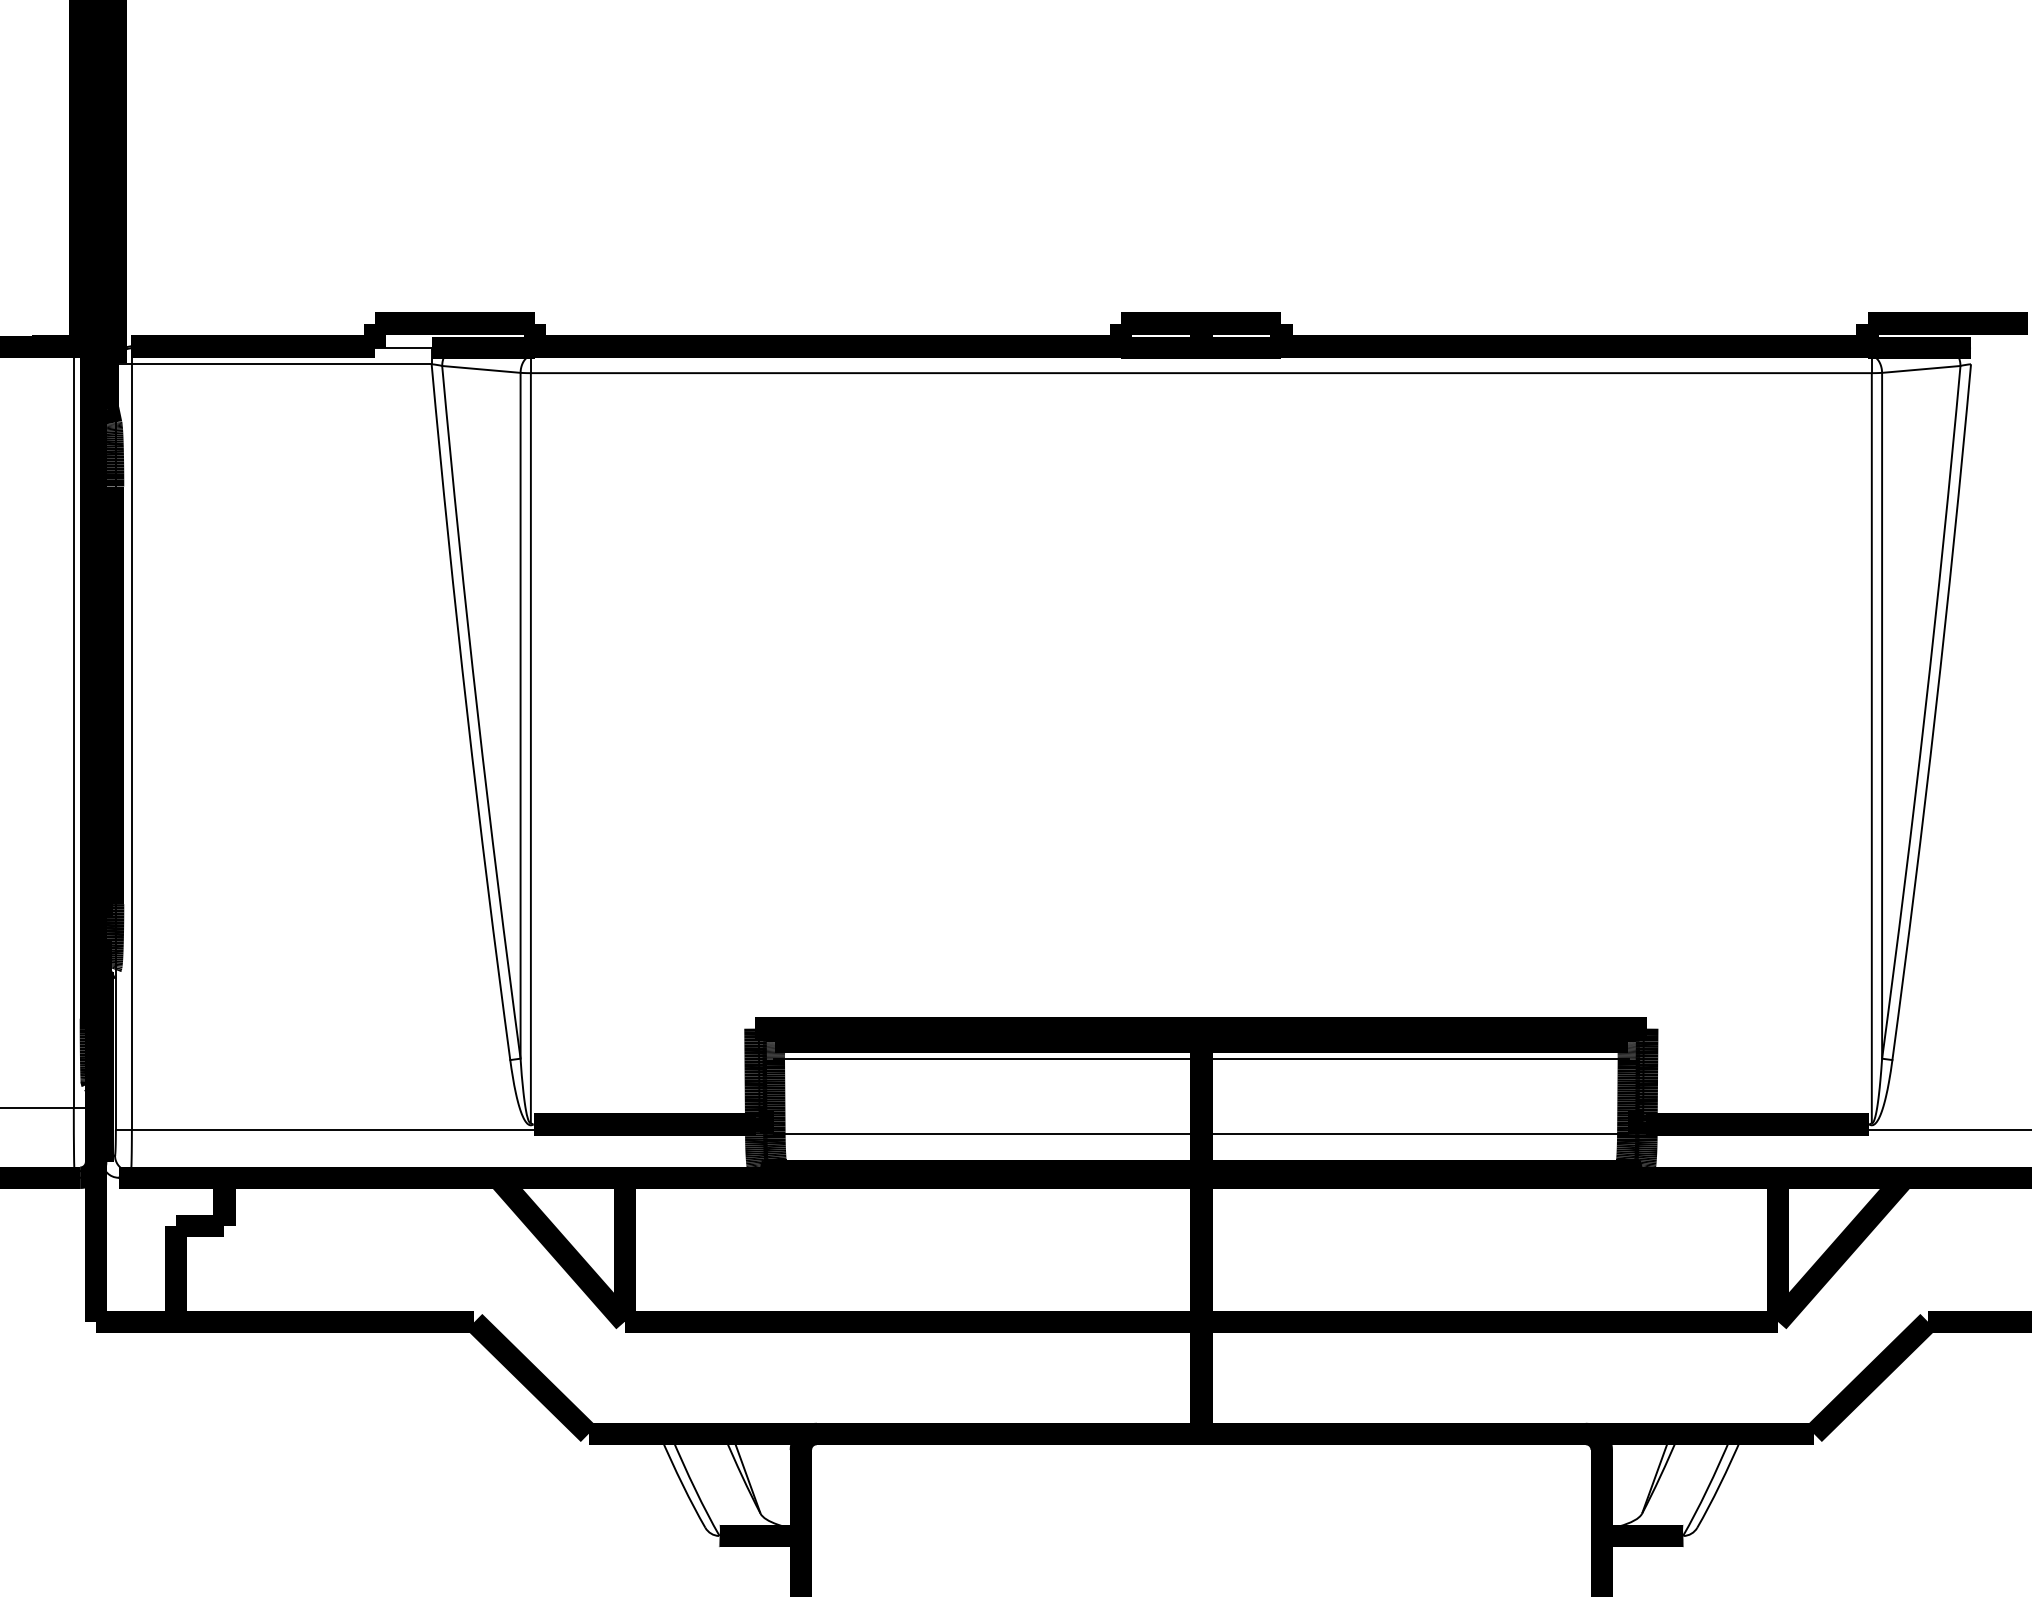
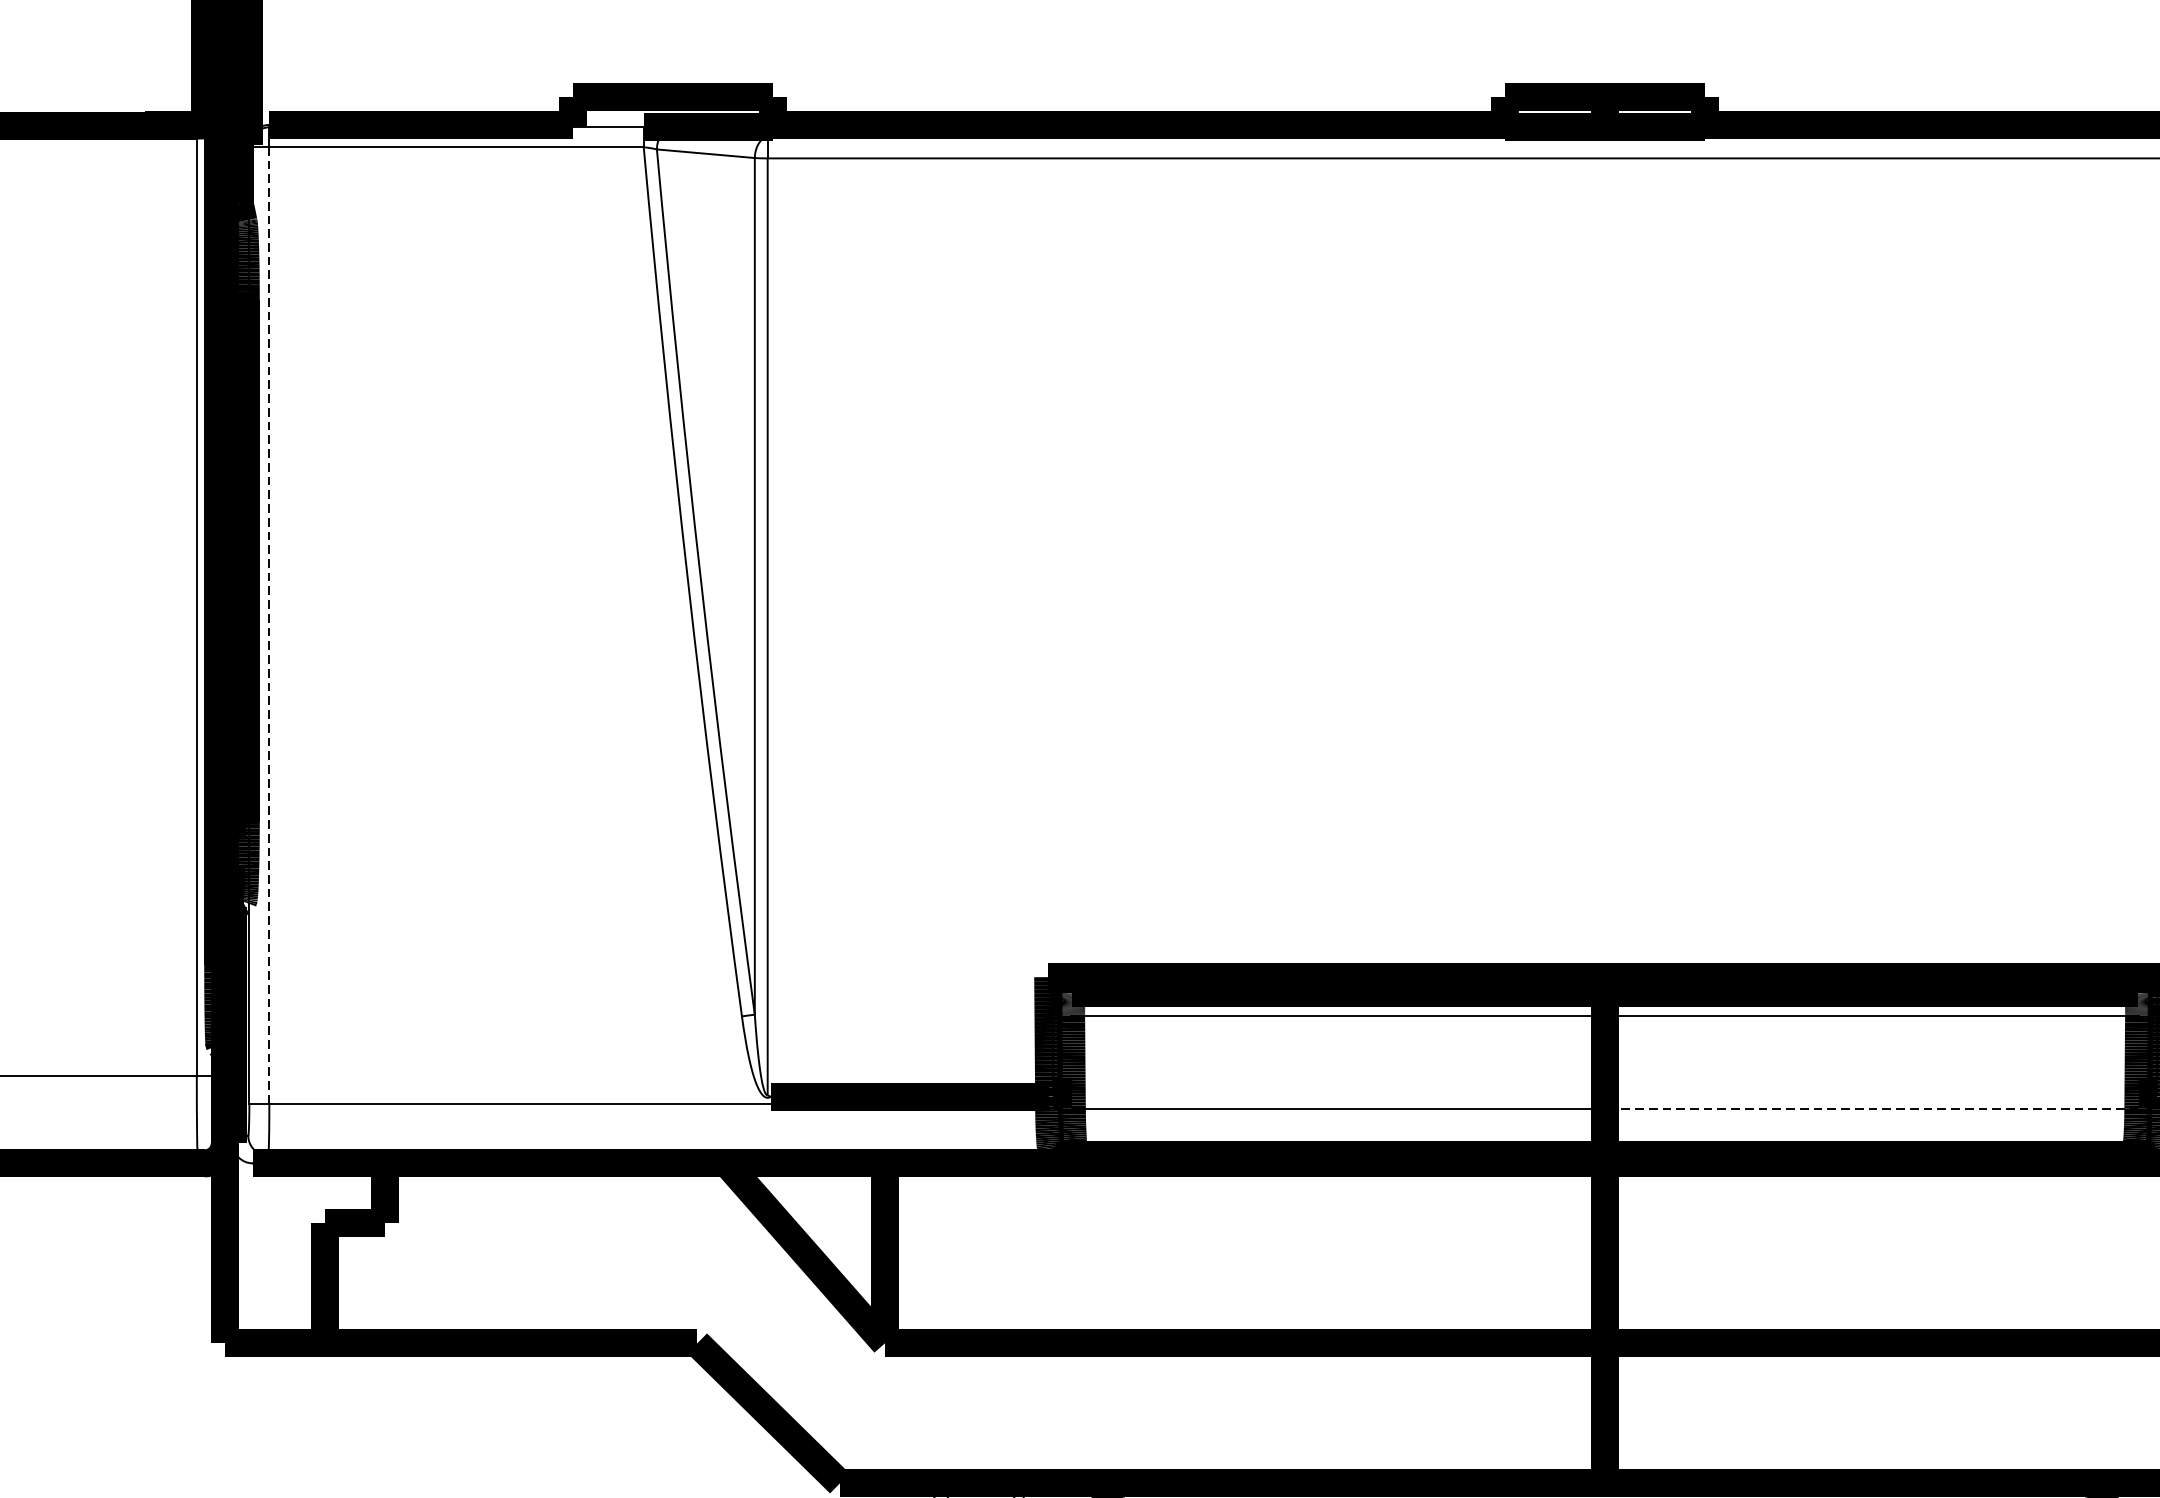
line: (131, 747) -> (268, 625), solid -> dashed
line: (1414, 1134) -> (1871, 1109), solid -> dashed

